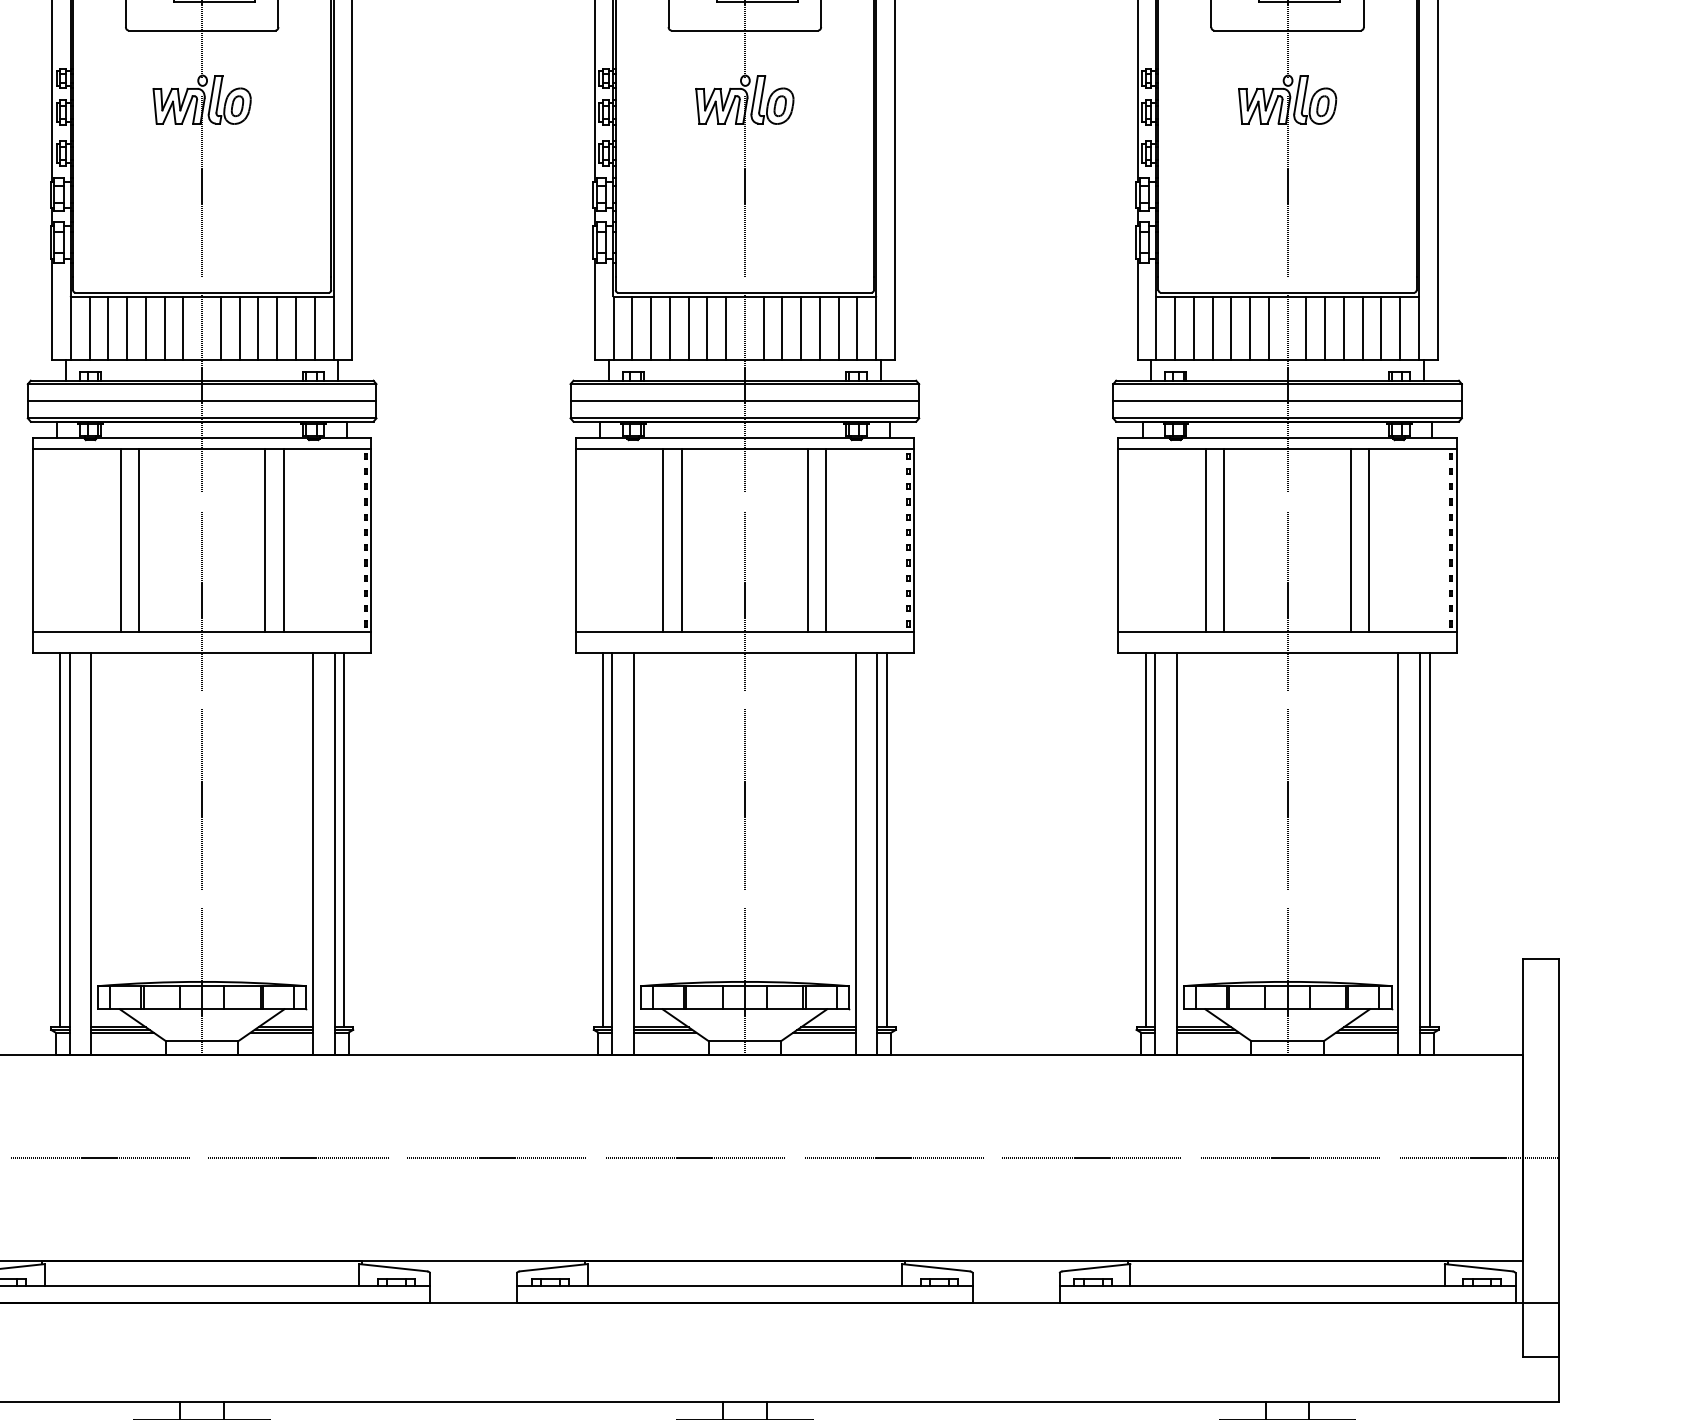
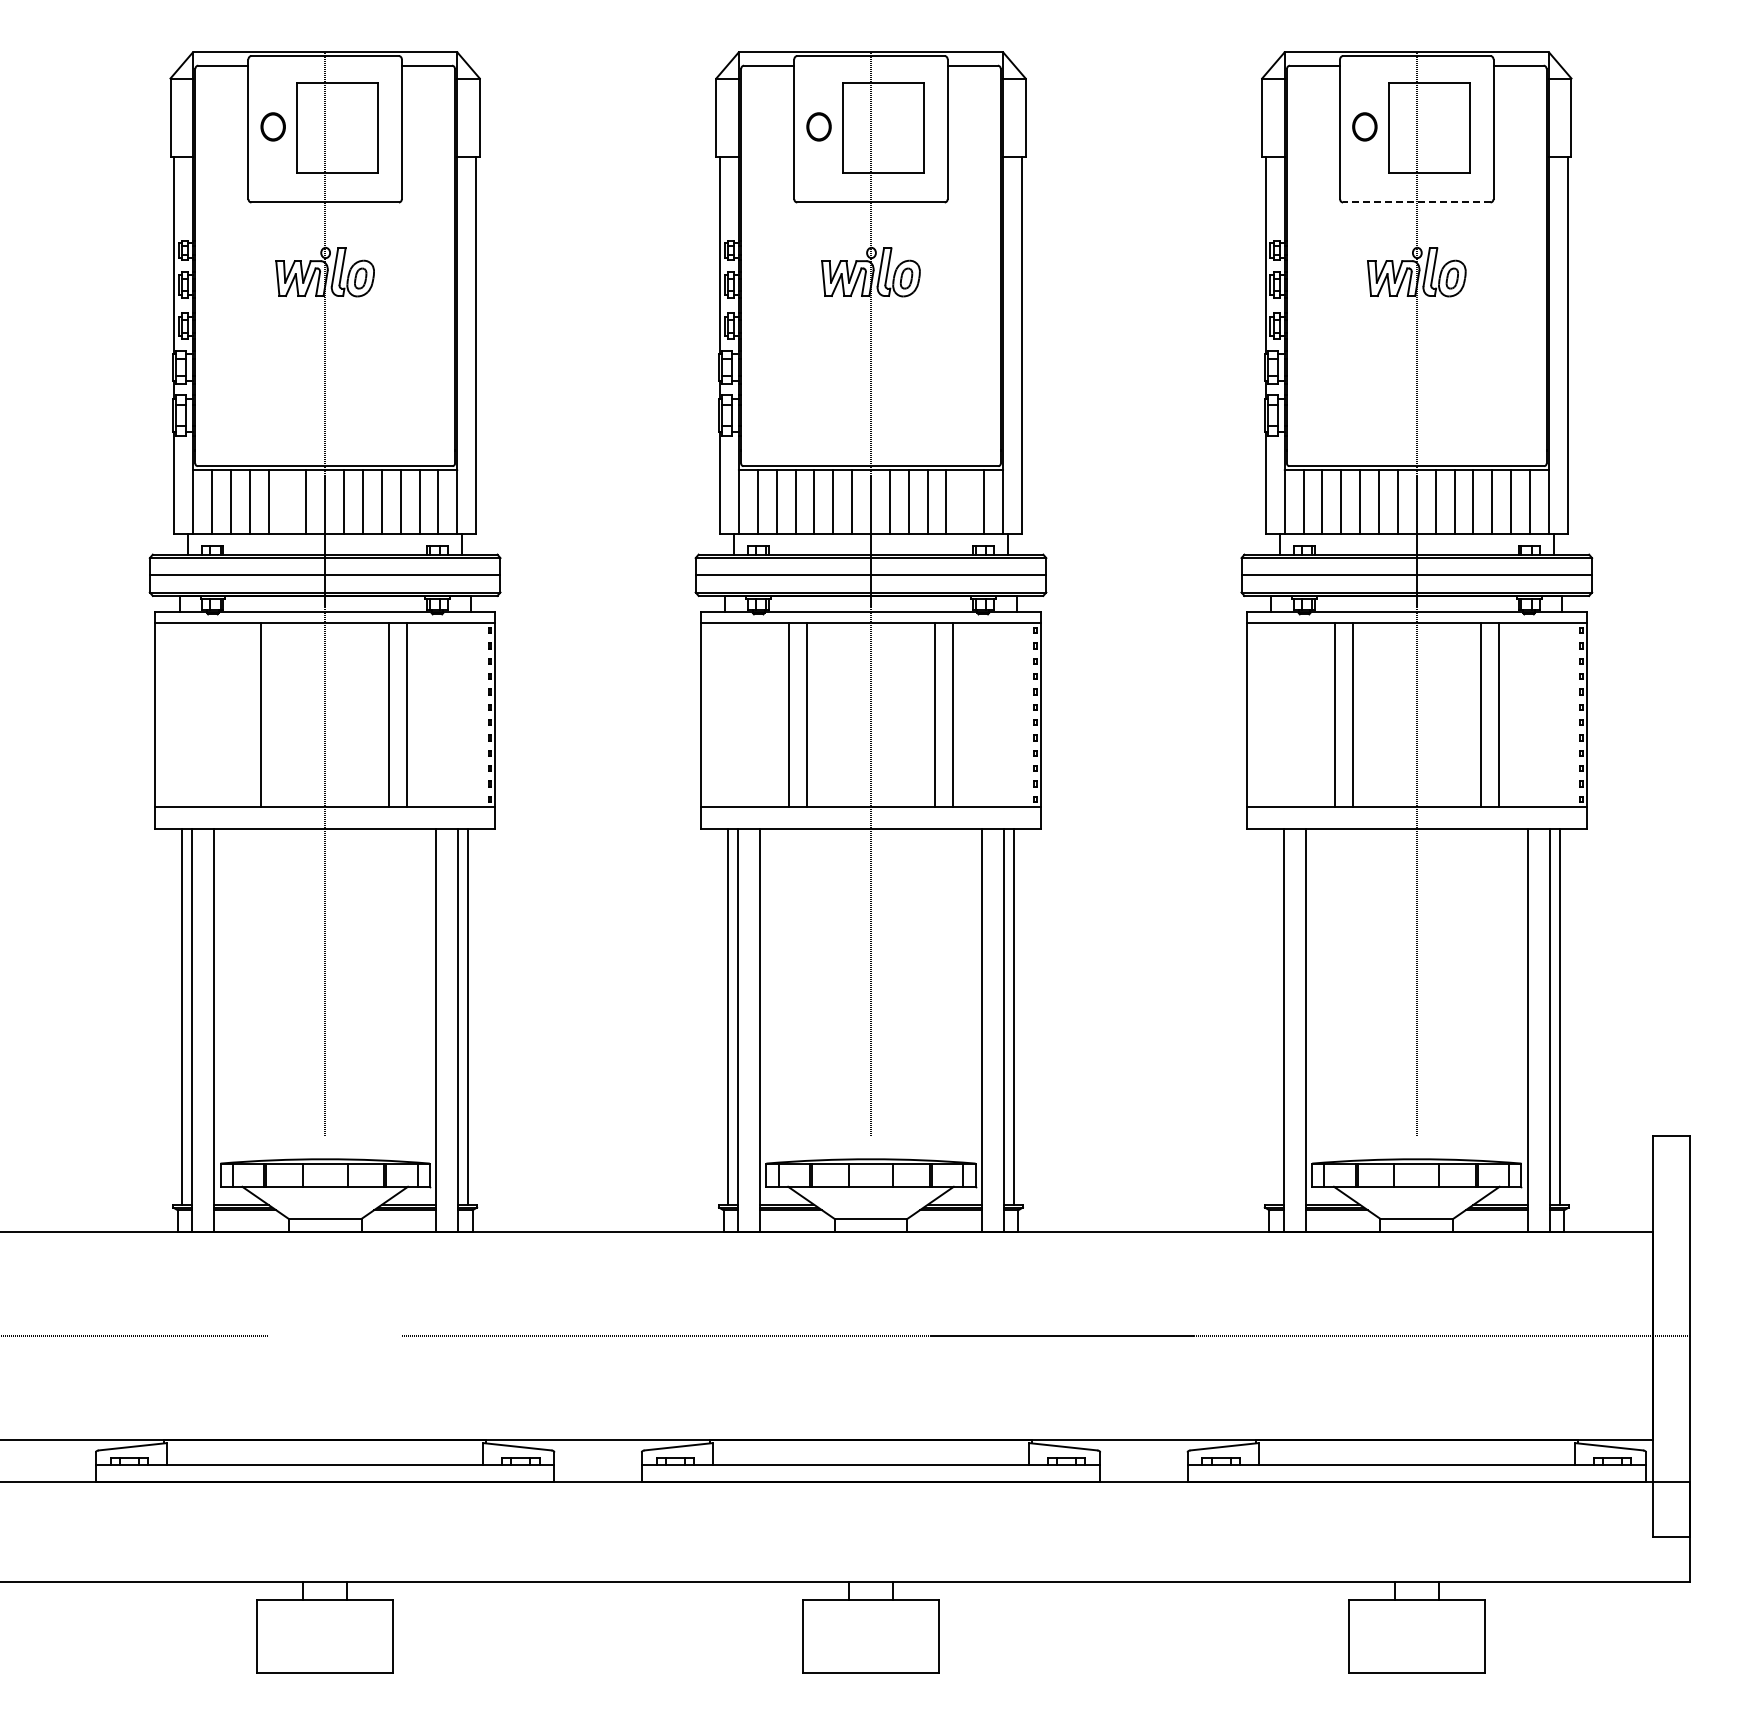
line: (1287, 30) -> (1416, 202), solid -> dashed
line: (164, 328) -> (287, 502), removed
line: (838, 328) -> (965, 502), removed
line: (120, 539) -> (243, 714), removed
line: (1146, 839) -> (1274, 1016), removed

